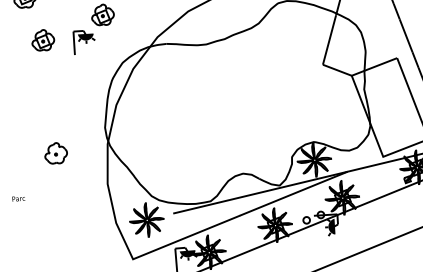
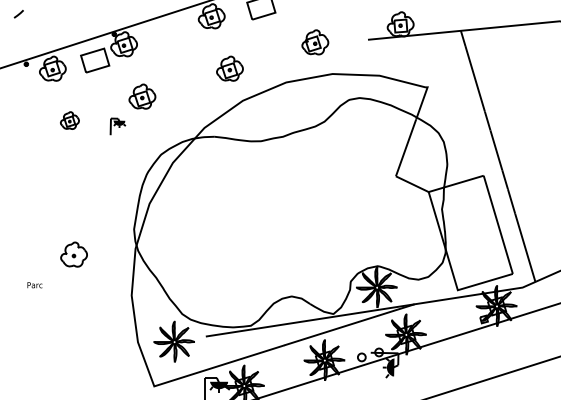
part: (42, 40) -> (69, 120), size x0.7
part: (83, 41) -> (117, 126), size x0.6
text: (18, 198) -> (34, 285), moved

